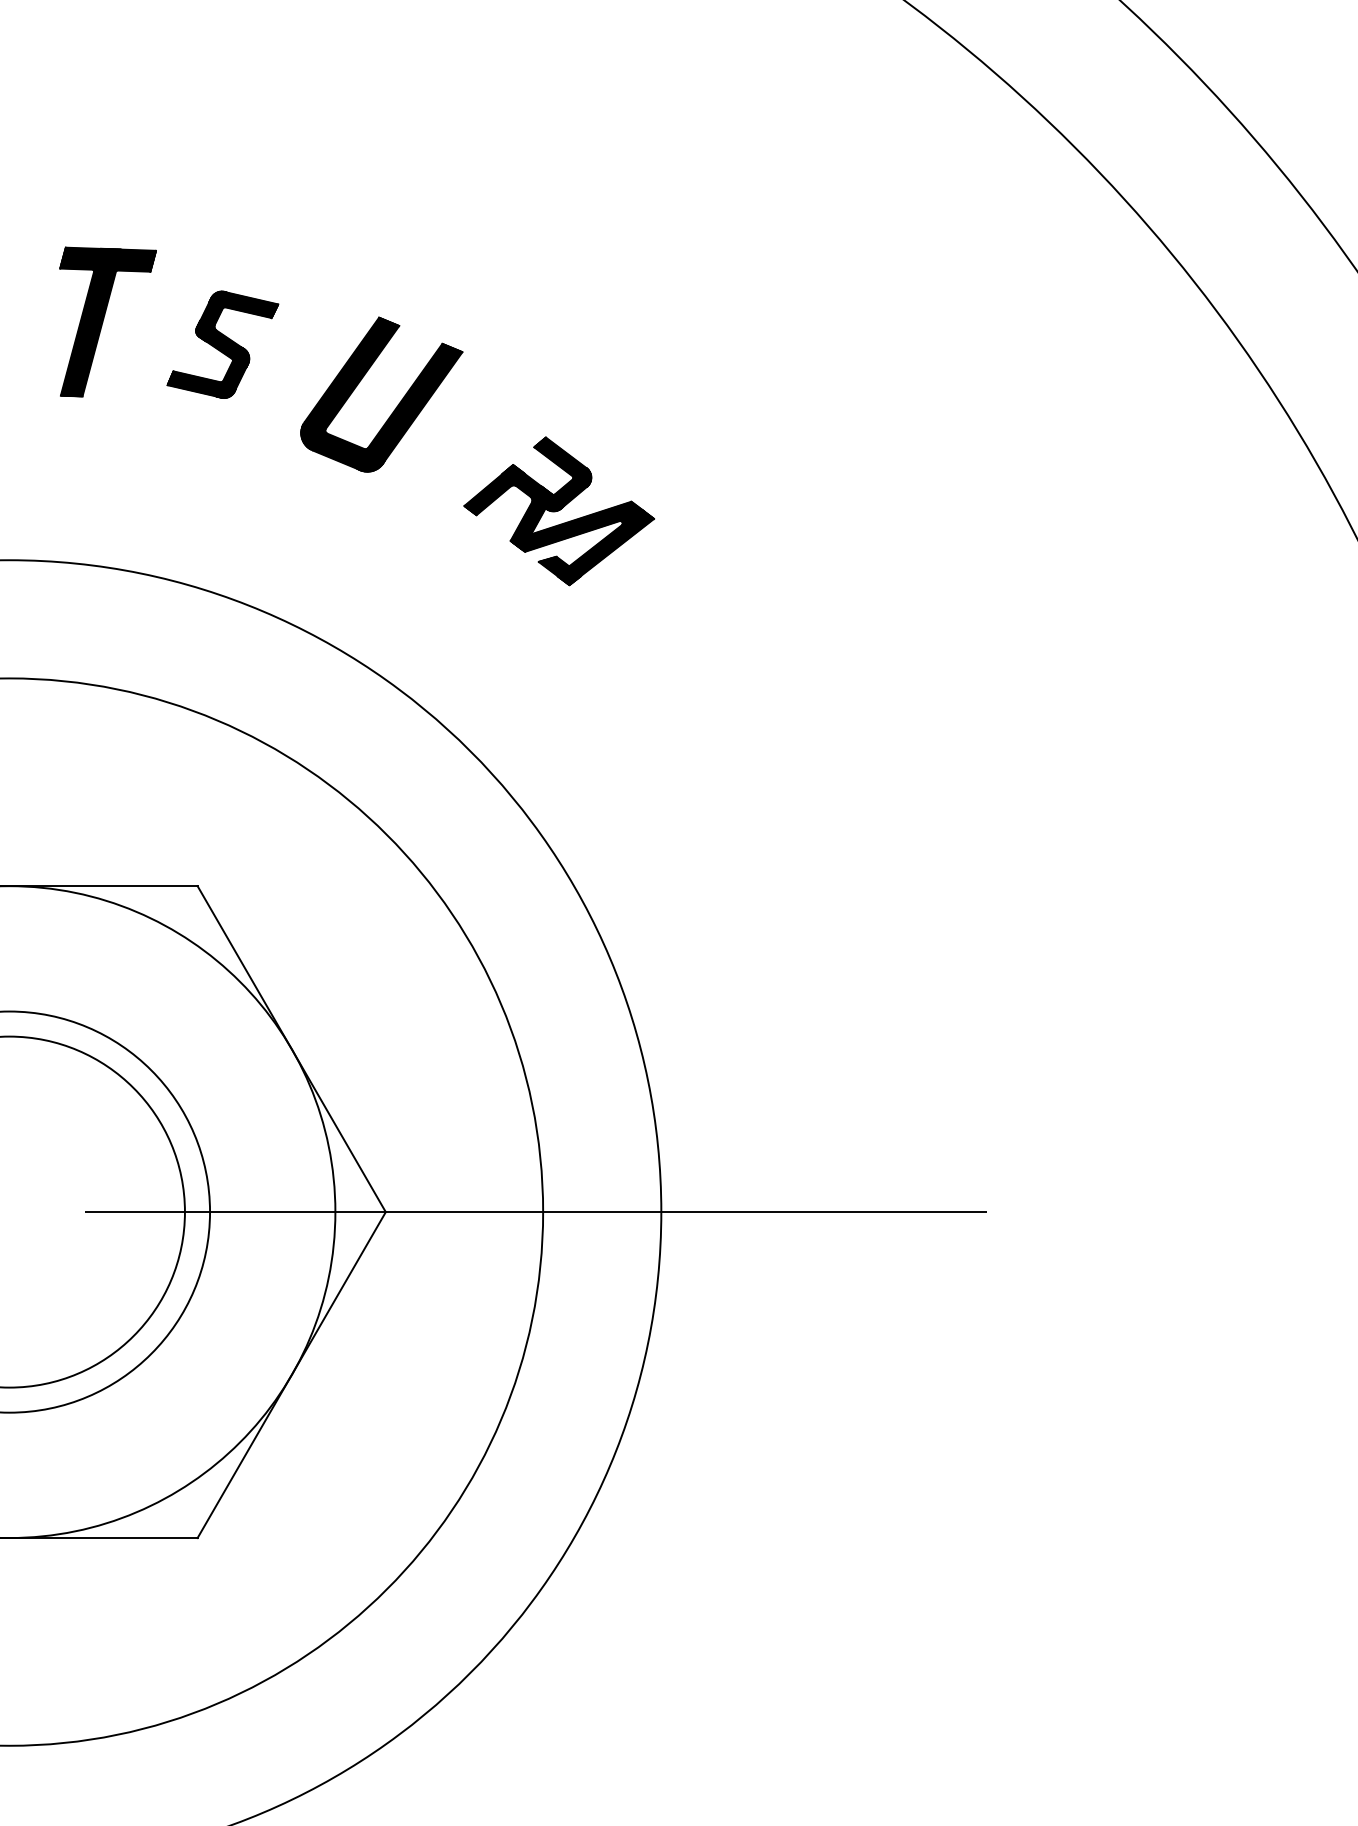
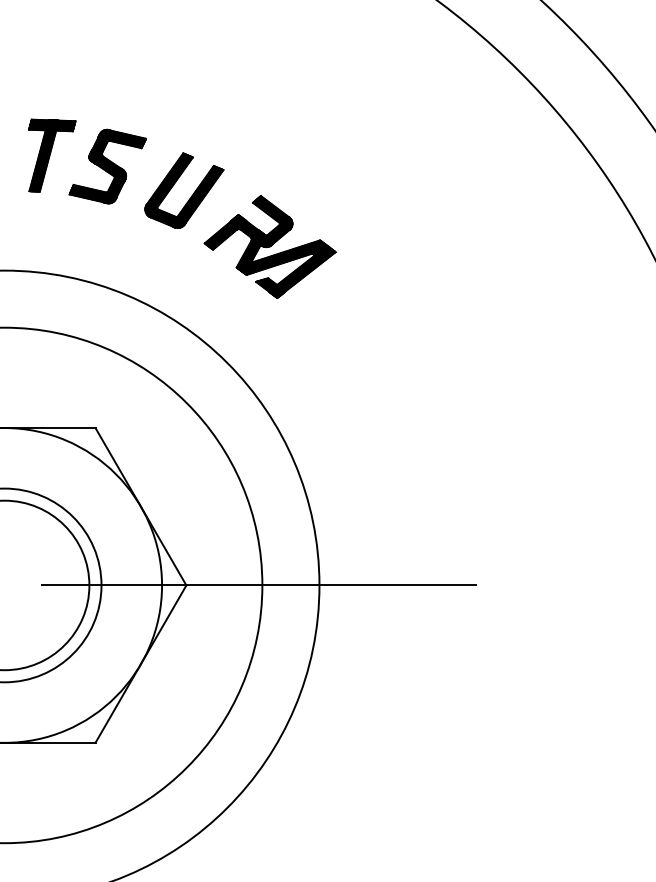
part: (222, 344) -> (107, 166), size x1.43
part: (557, 510) -> (269, 246), size x1.43

